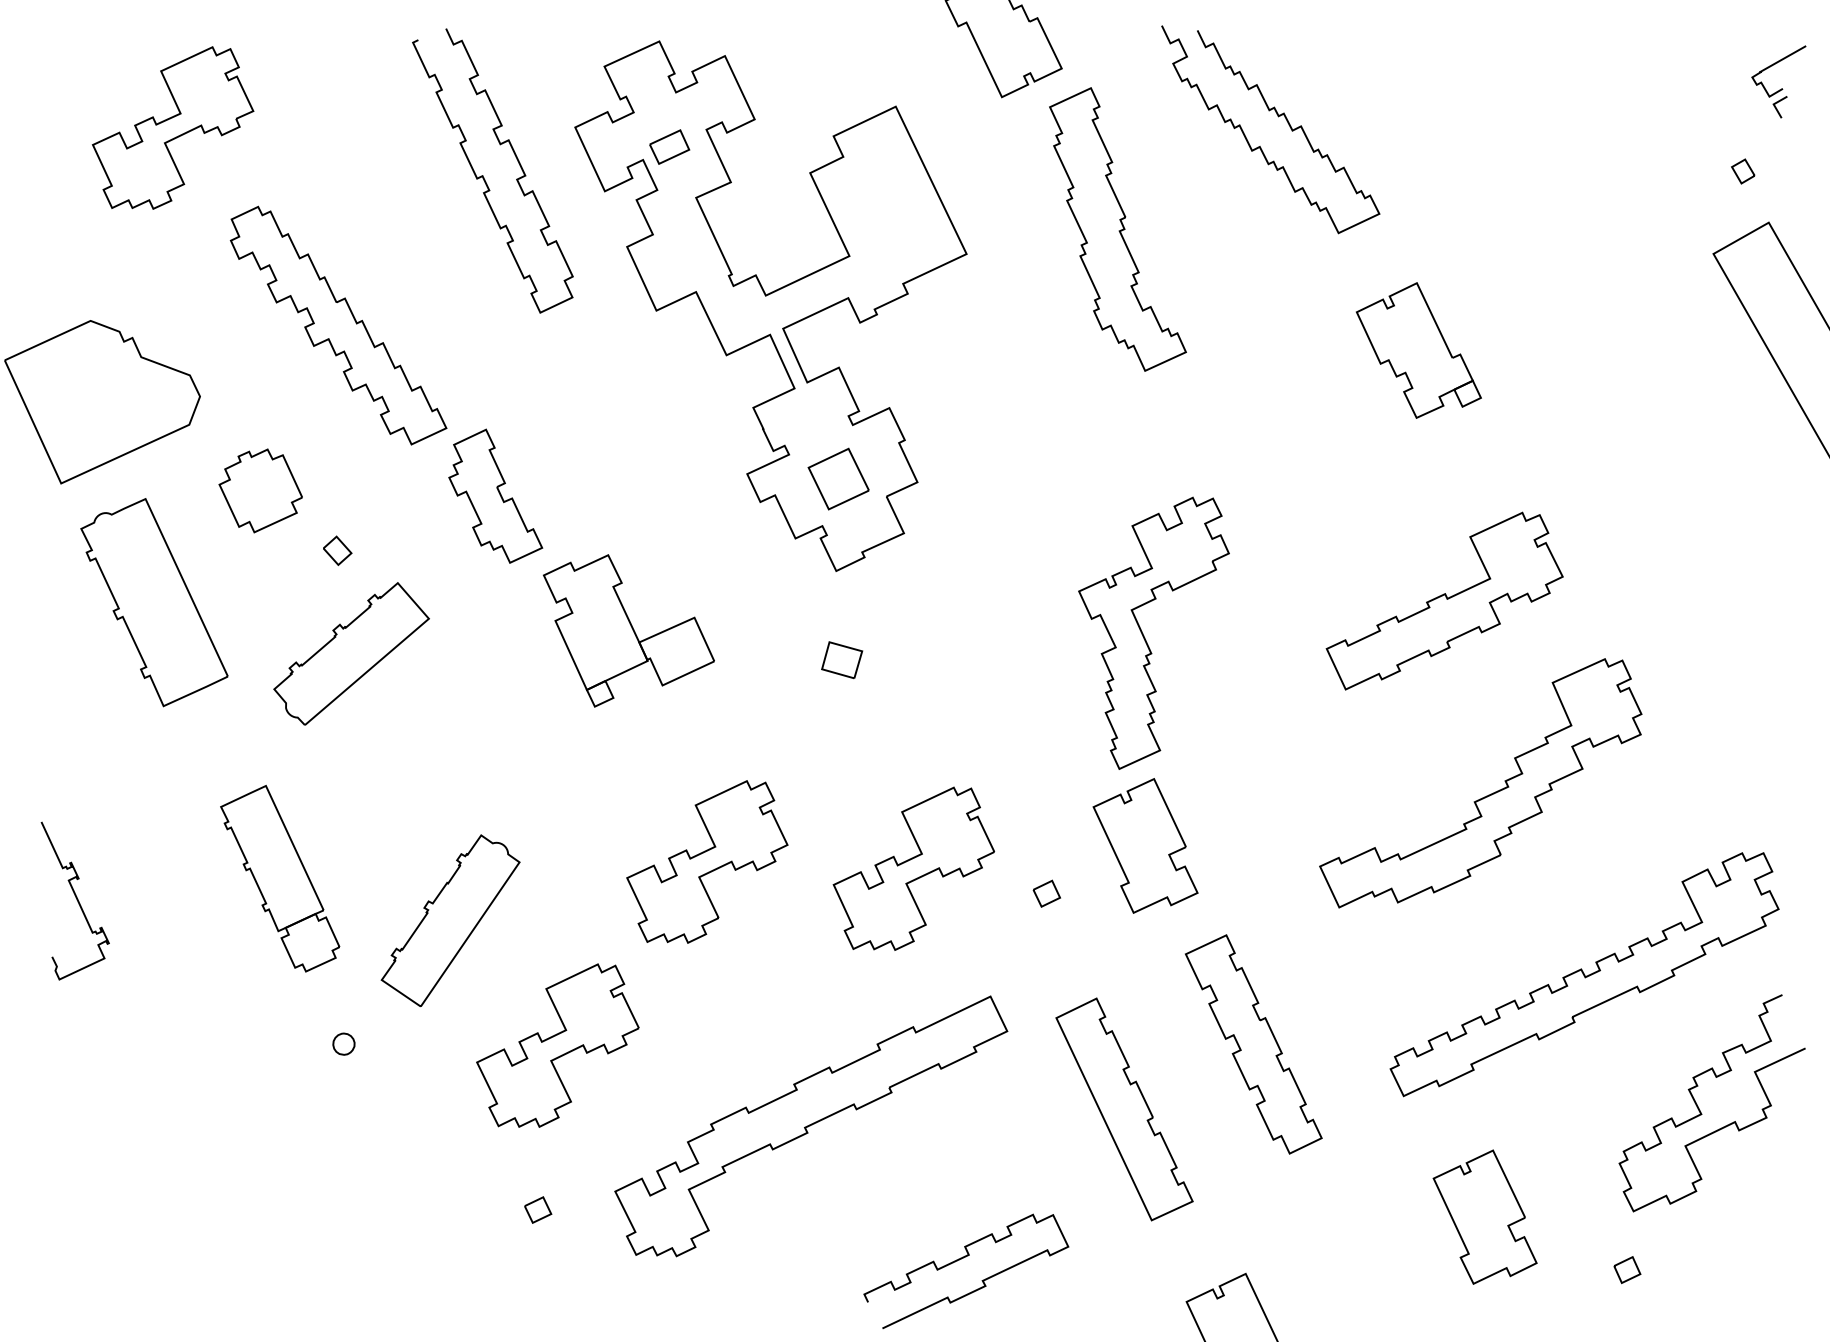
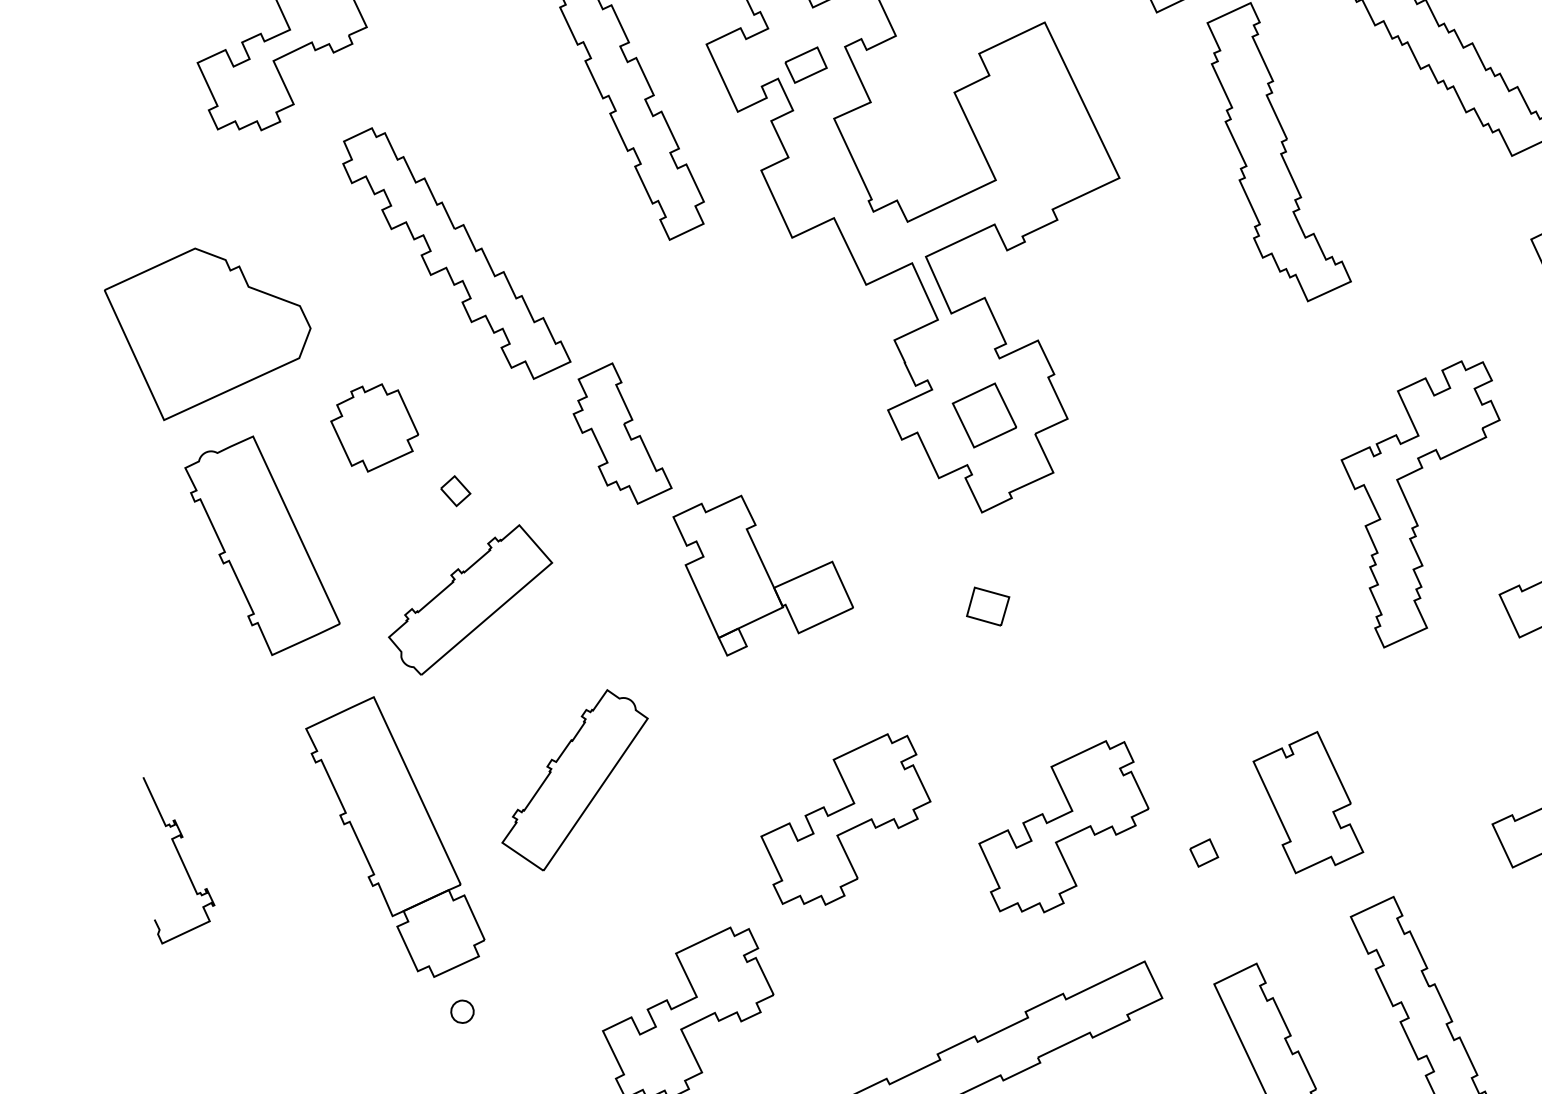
part: (1145, 637) -> (1411, 508), moved
part: (279, 878) -> (394, 836), size x1.43
part: (450, 920) -> (574, 779), moved

